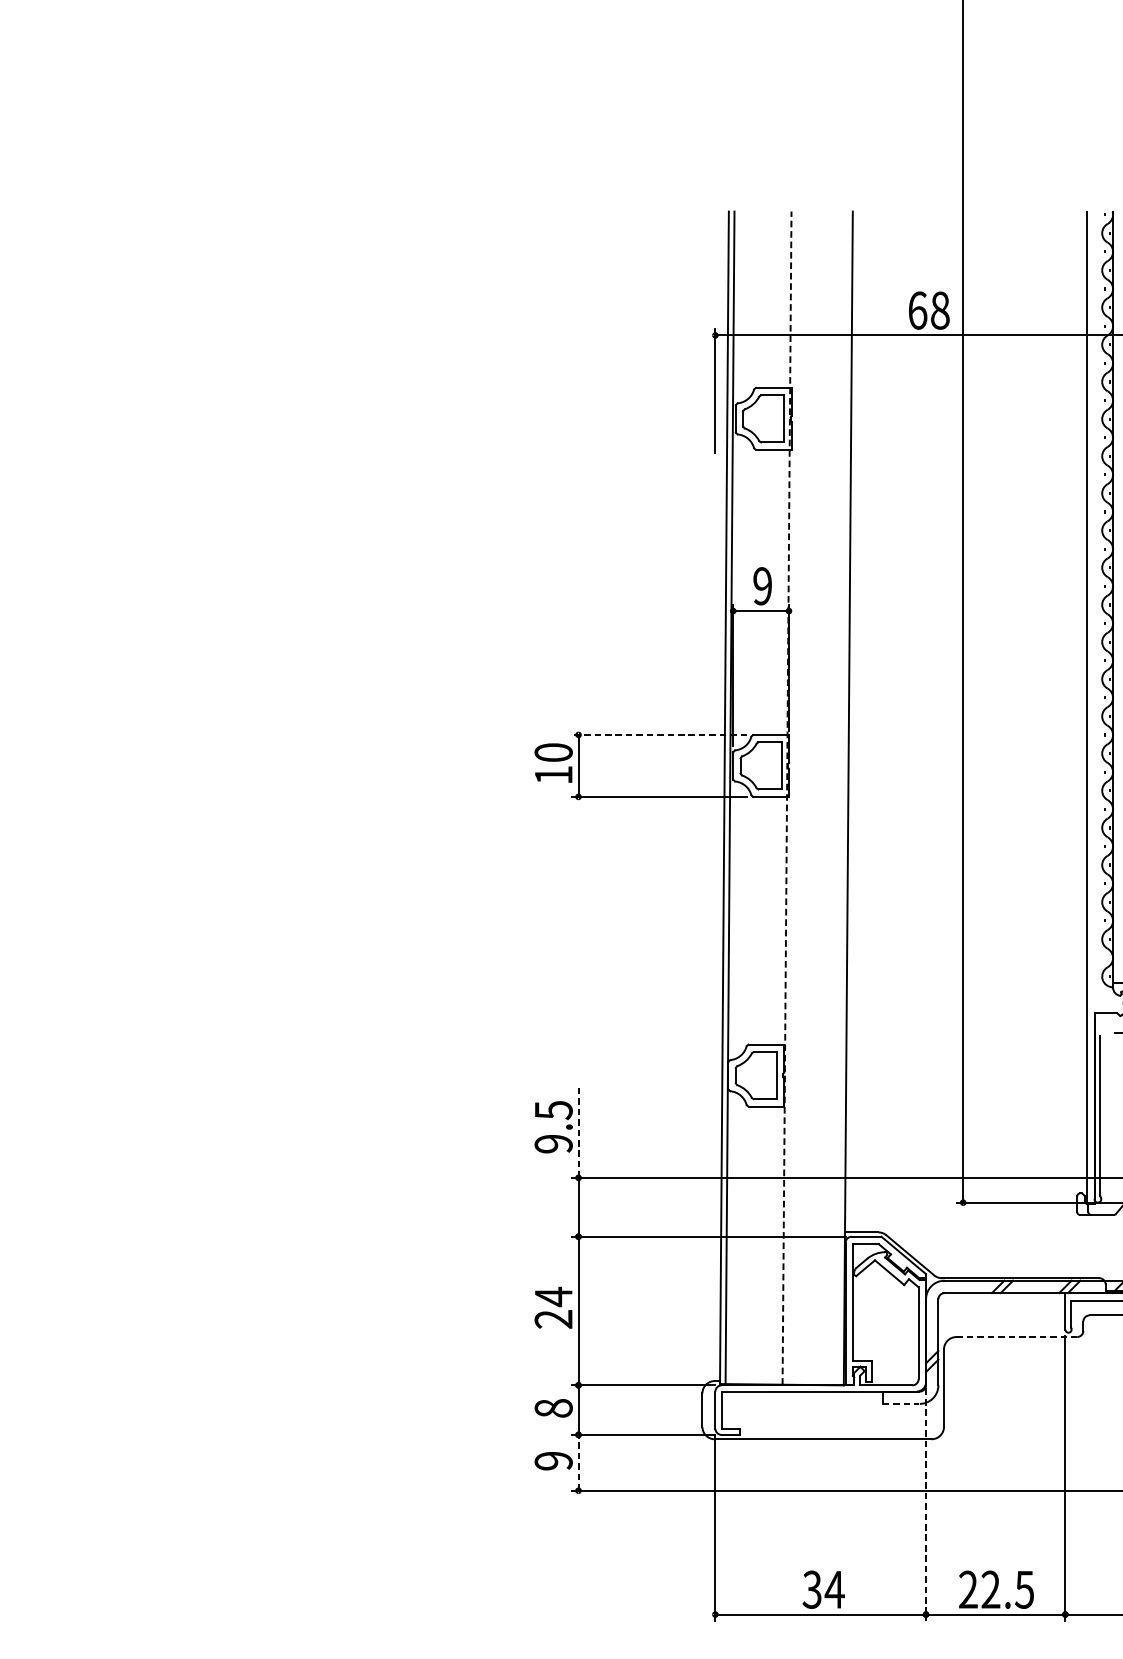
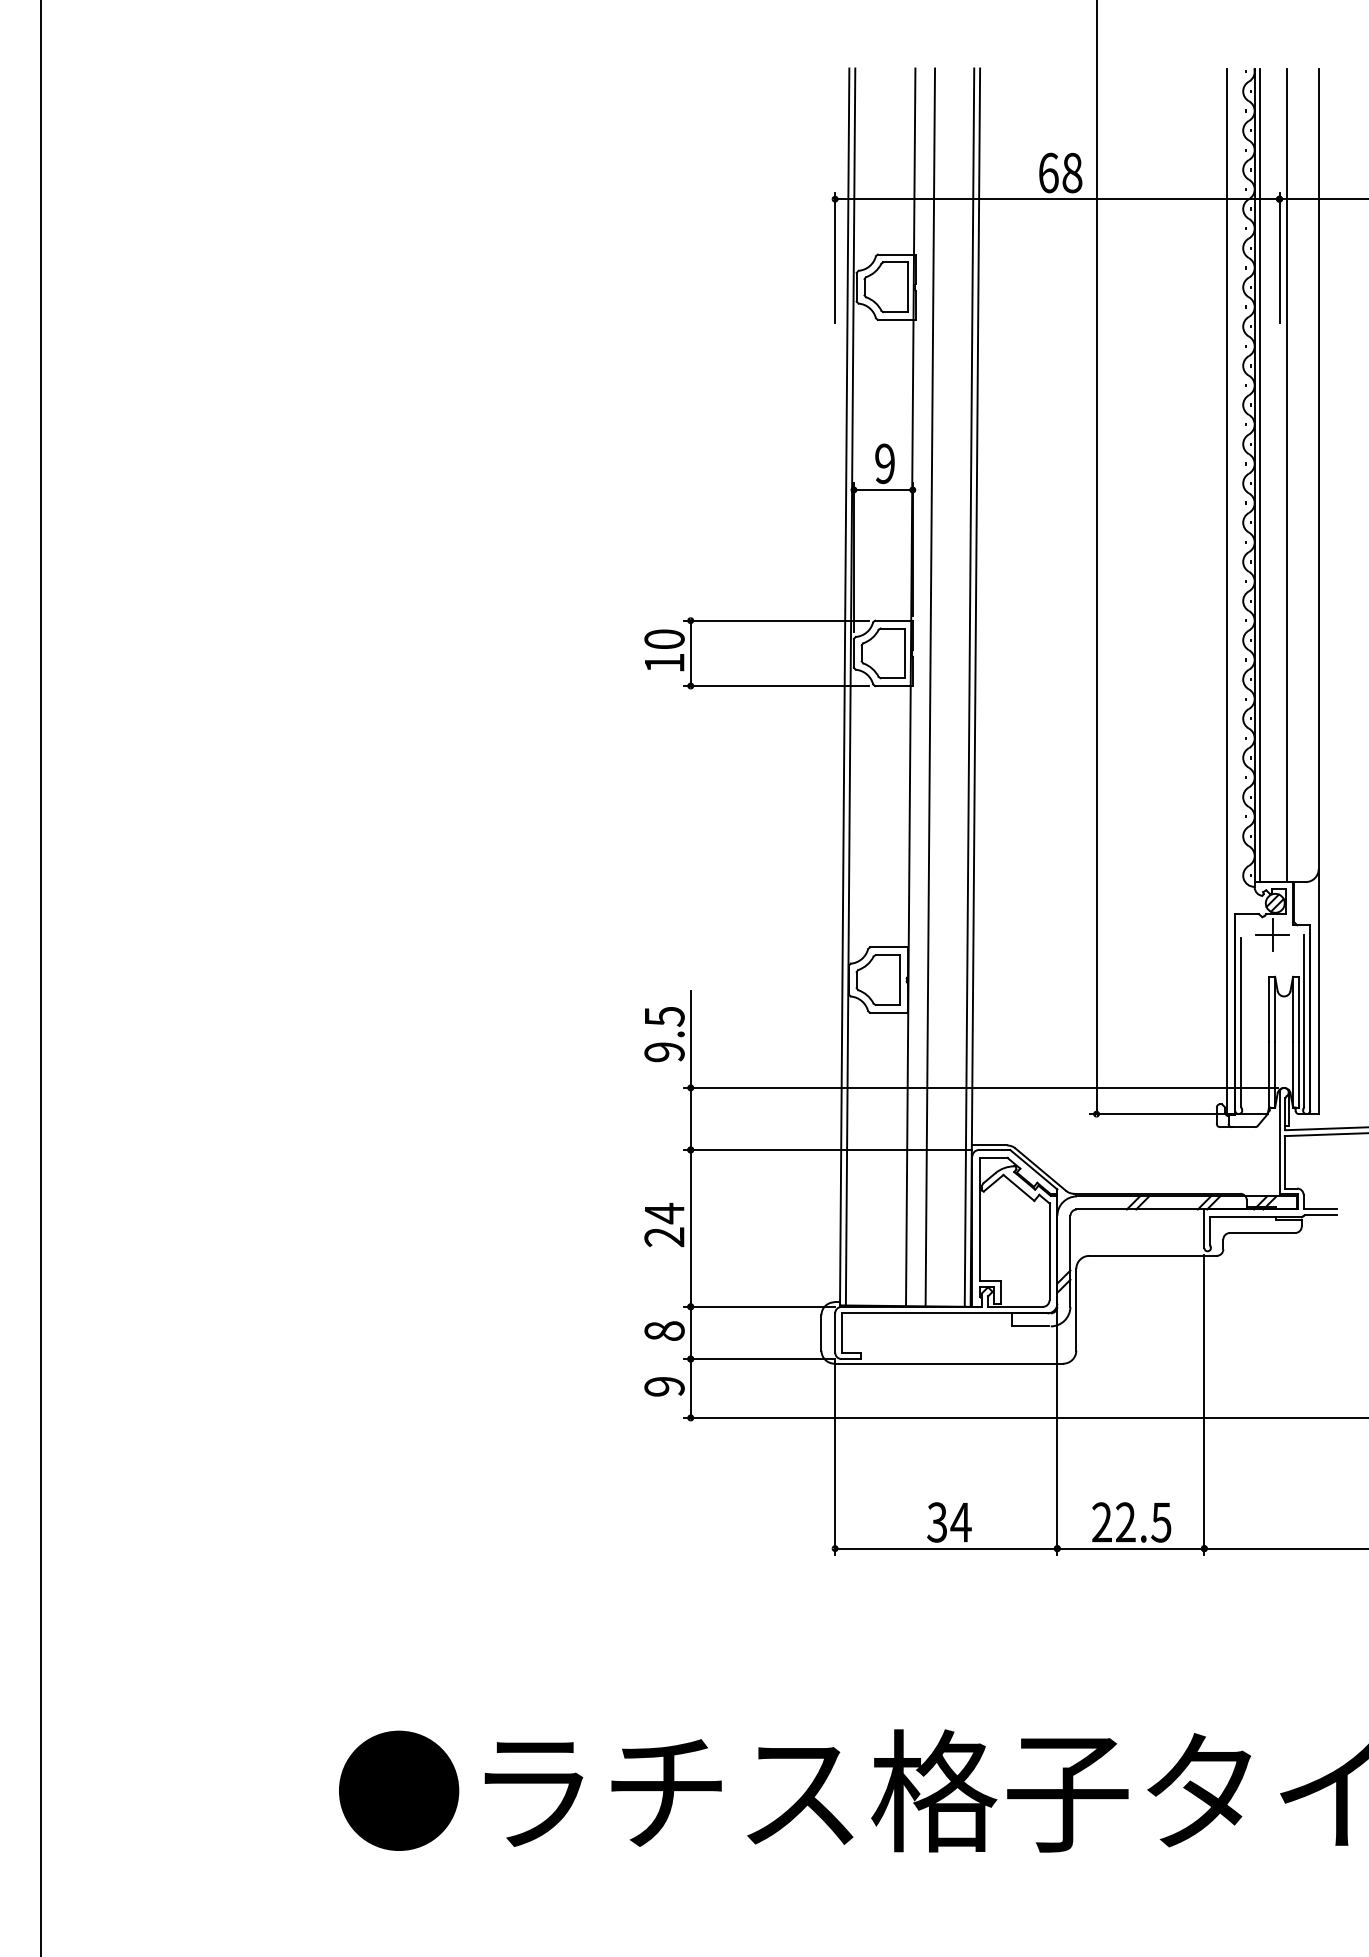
line: (1117, 597) -> (1259, 475), added
line: (658, 734) -> (775, 620), dashed -> solid
line: (786, 798) -> (910, 687), dashed -> solid
line: (805, 798) -> (930, 687), added
line: (842, 798) -> (969, 687), added
line: (578, 1131) -> (690, 1039), dashed -> solid
line: (1017, 1336) -> (1153, 1255), dashed -> solid
line: (900, 1404) -> (1030, 1326), dashed -> solid
line: (578, 1462) -> (690, 1388), dashed -> solid
line: (926, 1504) -> (1057, 1432), dashed -> solid

